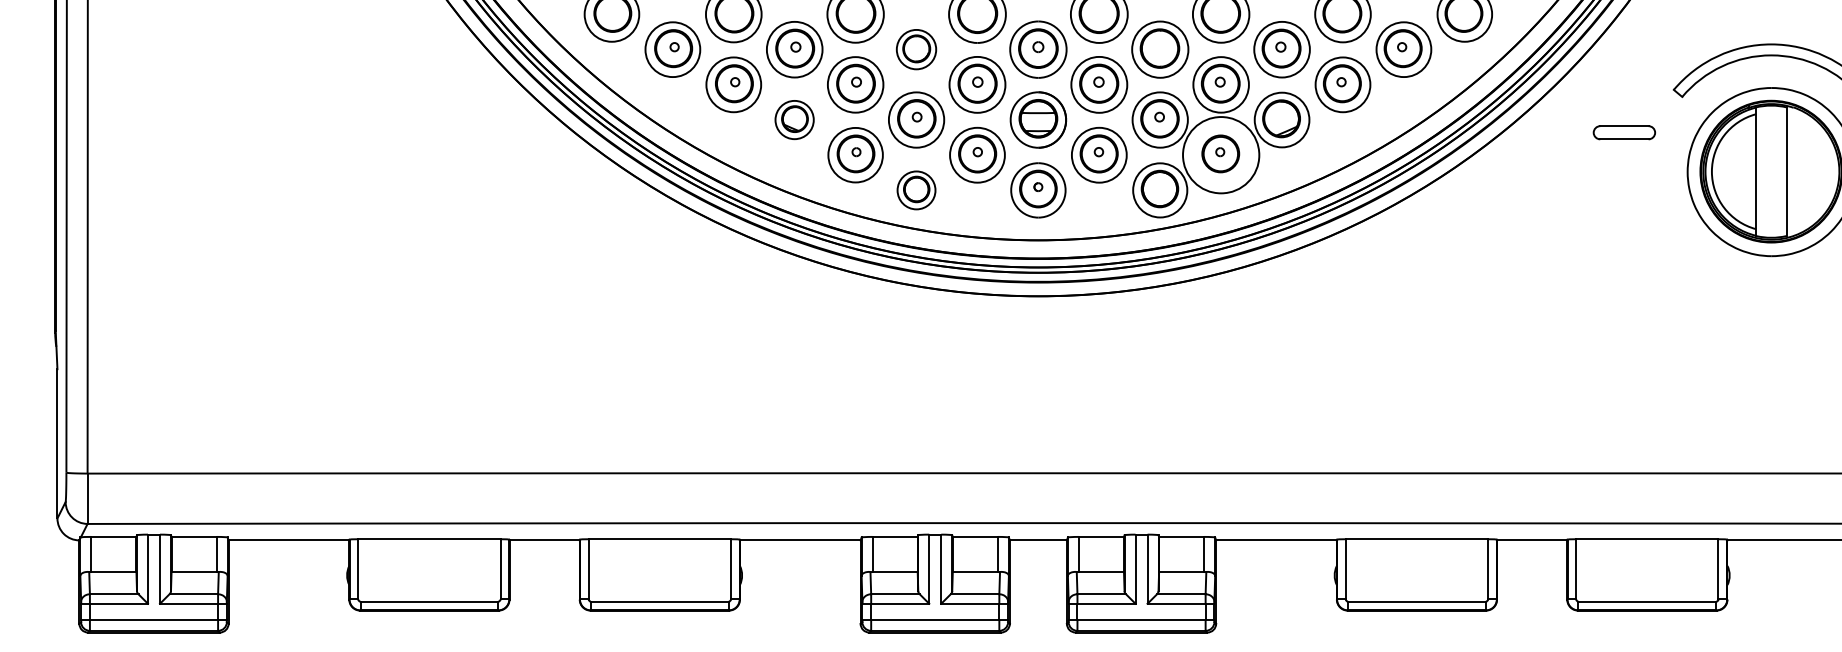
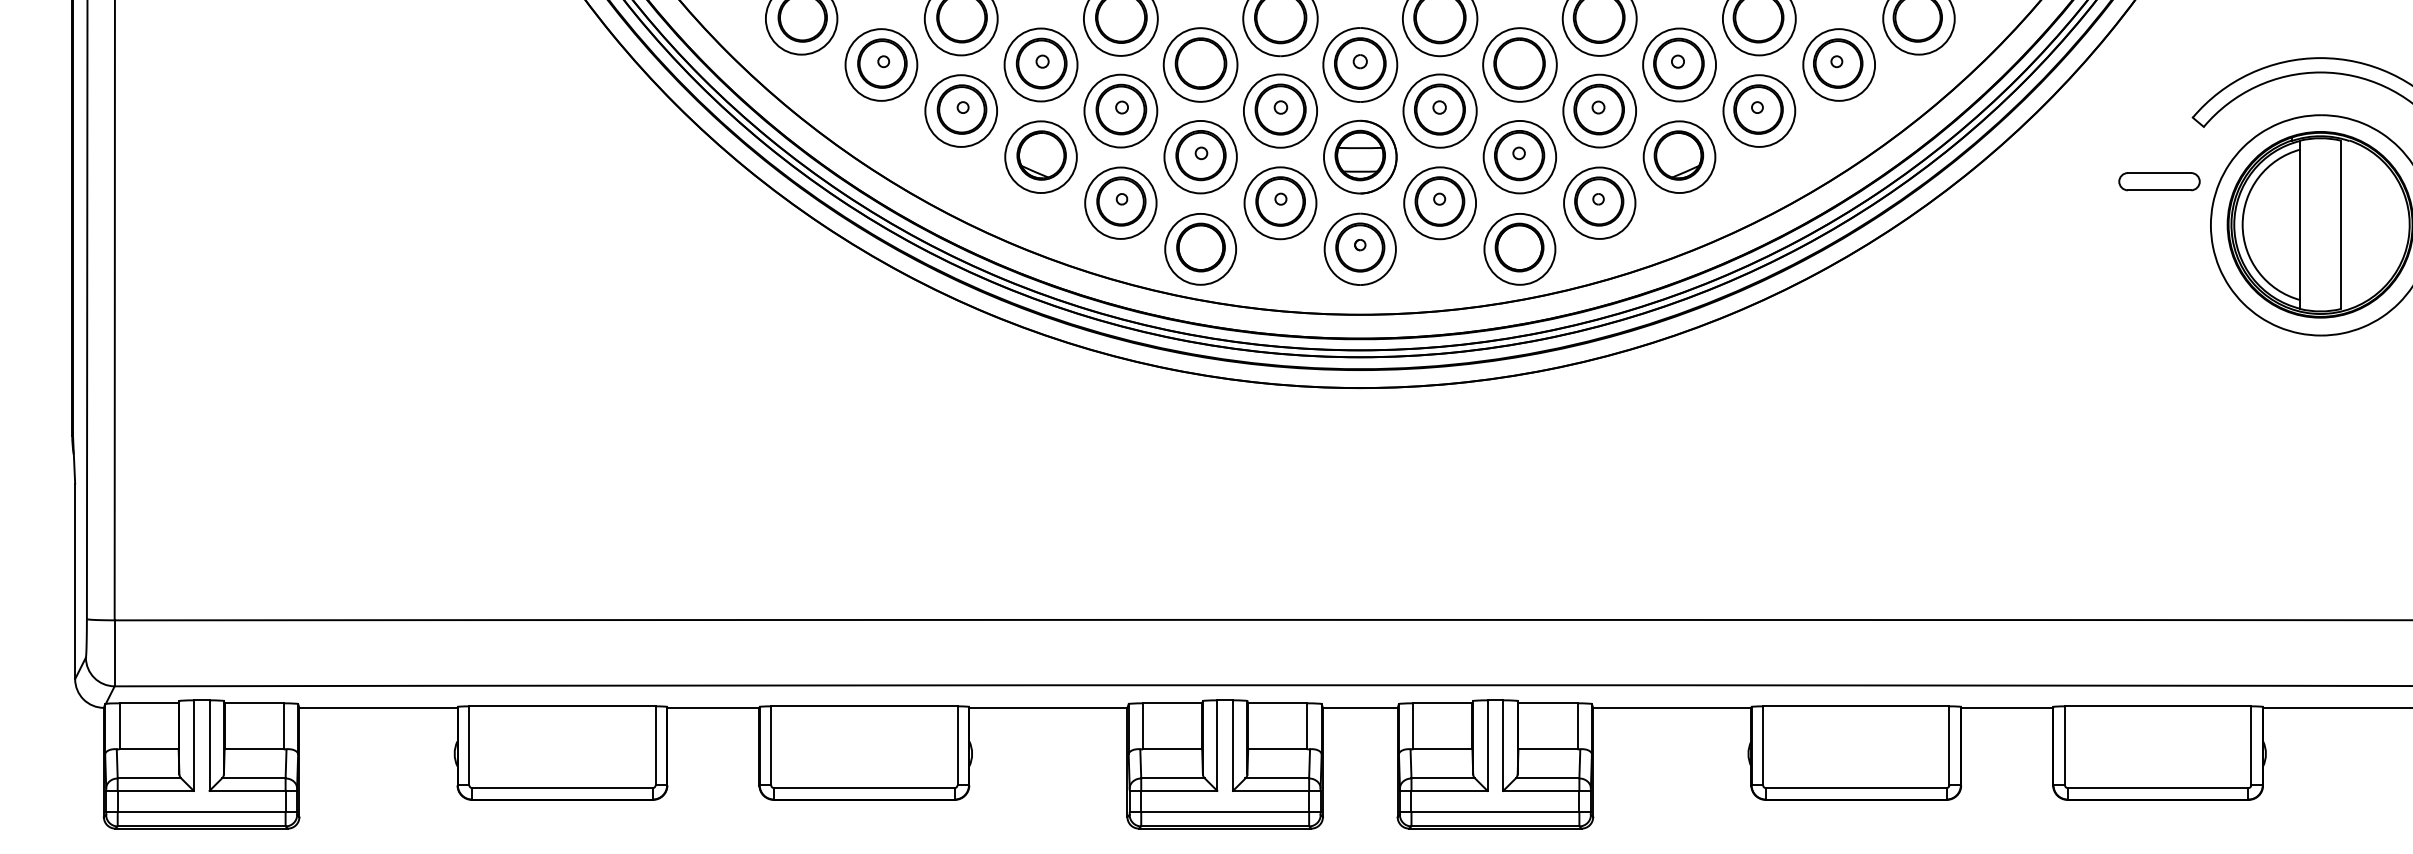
part: (916, 49) -> (1200, 64), size x1.43
part: (794, 119) -> (1040, 156), size x1.43
part: (1623, 132) -> (2158, 181), moved
circle: (1220, 154) -> (1598, 202), size x0.71
part: (916, 190) -> (1200, 249), size x1.43

